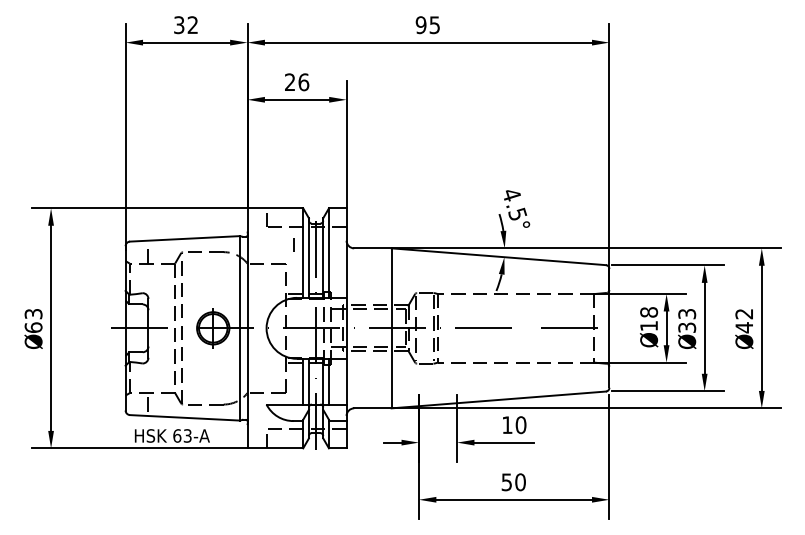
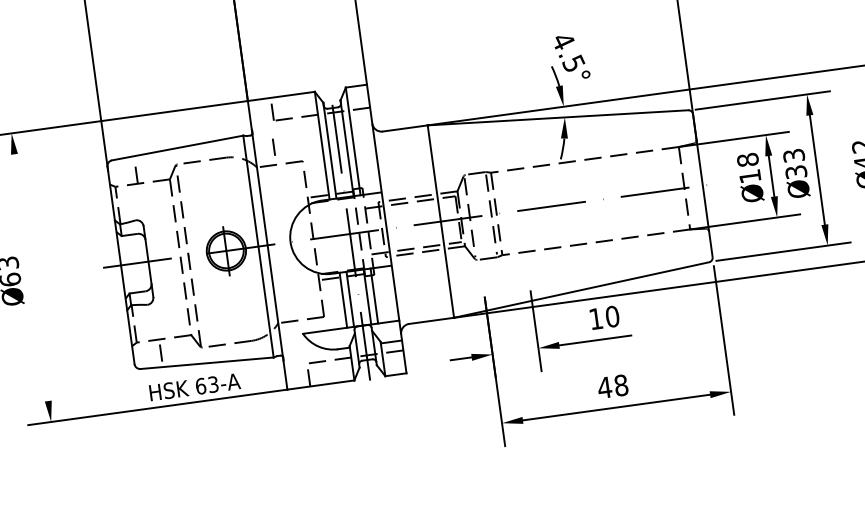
line: (293, 244) -> (273, 146), moved
line: (51, 327) -> (31, 276), removed
text: (513, 482) -> (612, 386), 50 -> 48

